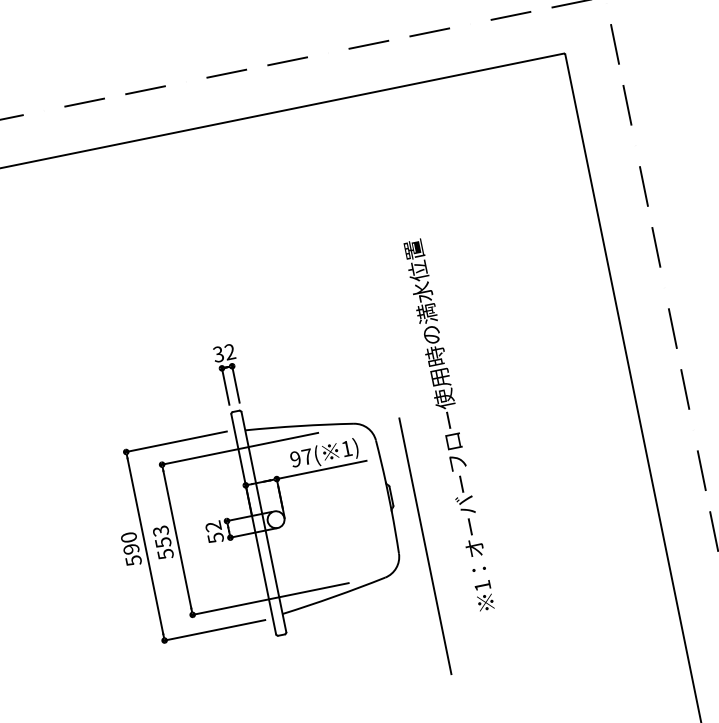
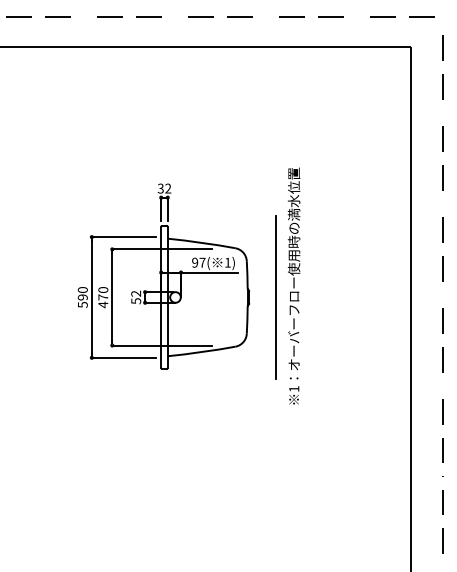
text: (448, 424) -> (293, 285), moved
text: (163, 542) -> (103, 297), 553 -> 470
line: (424, 546) -> (275, 297), moved

